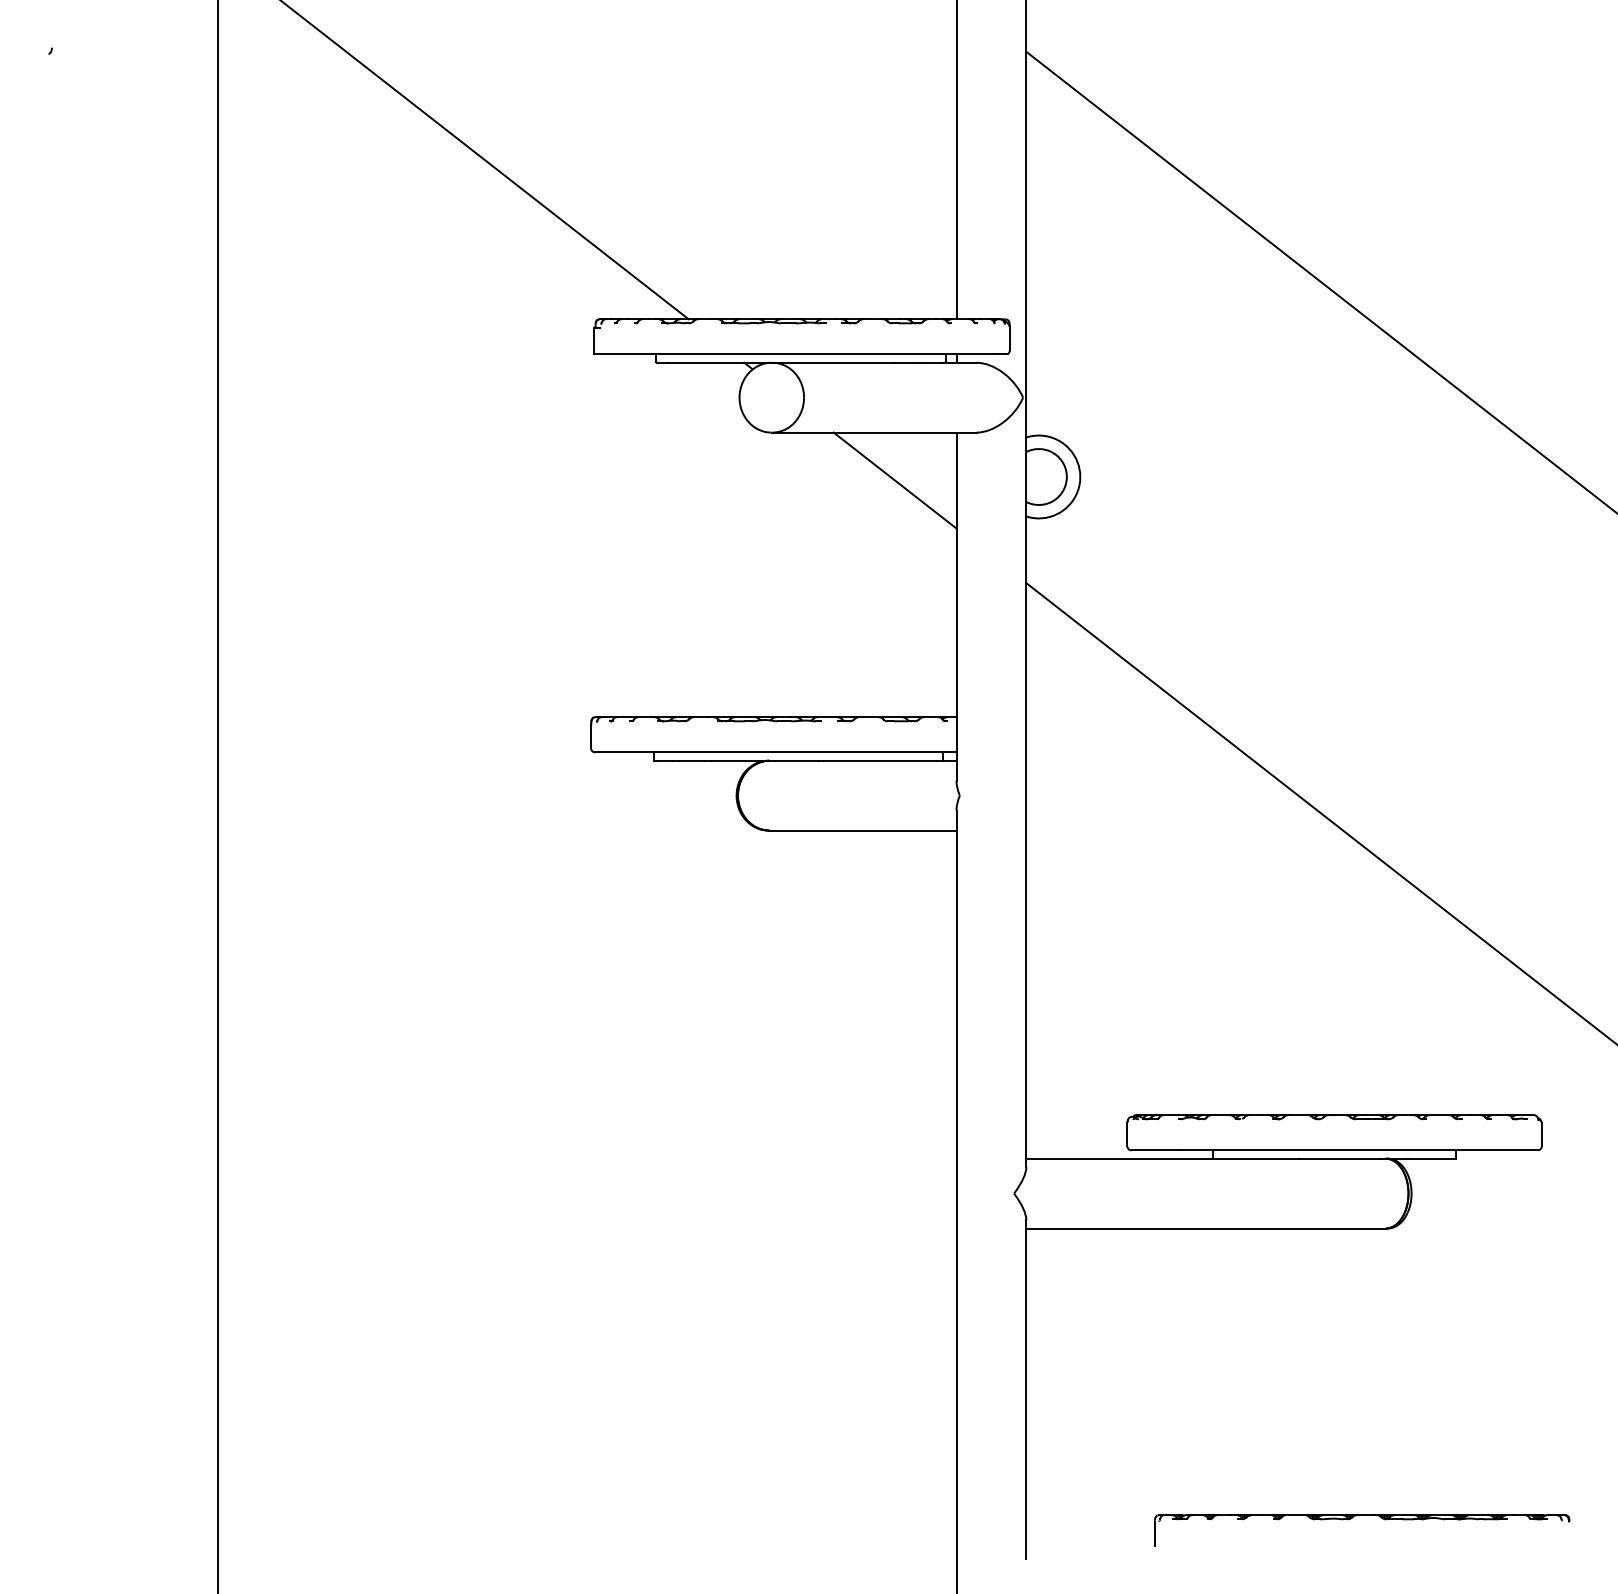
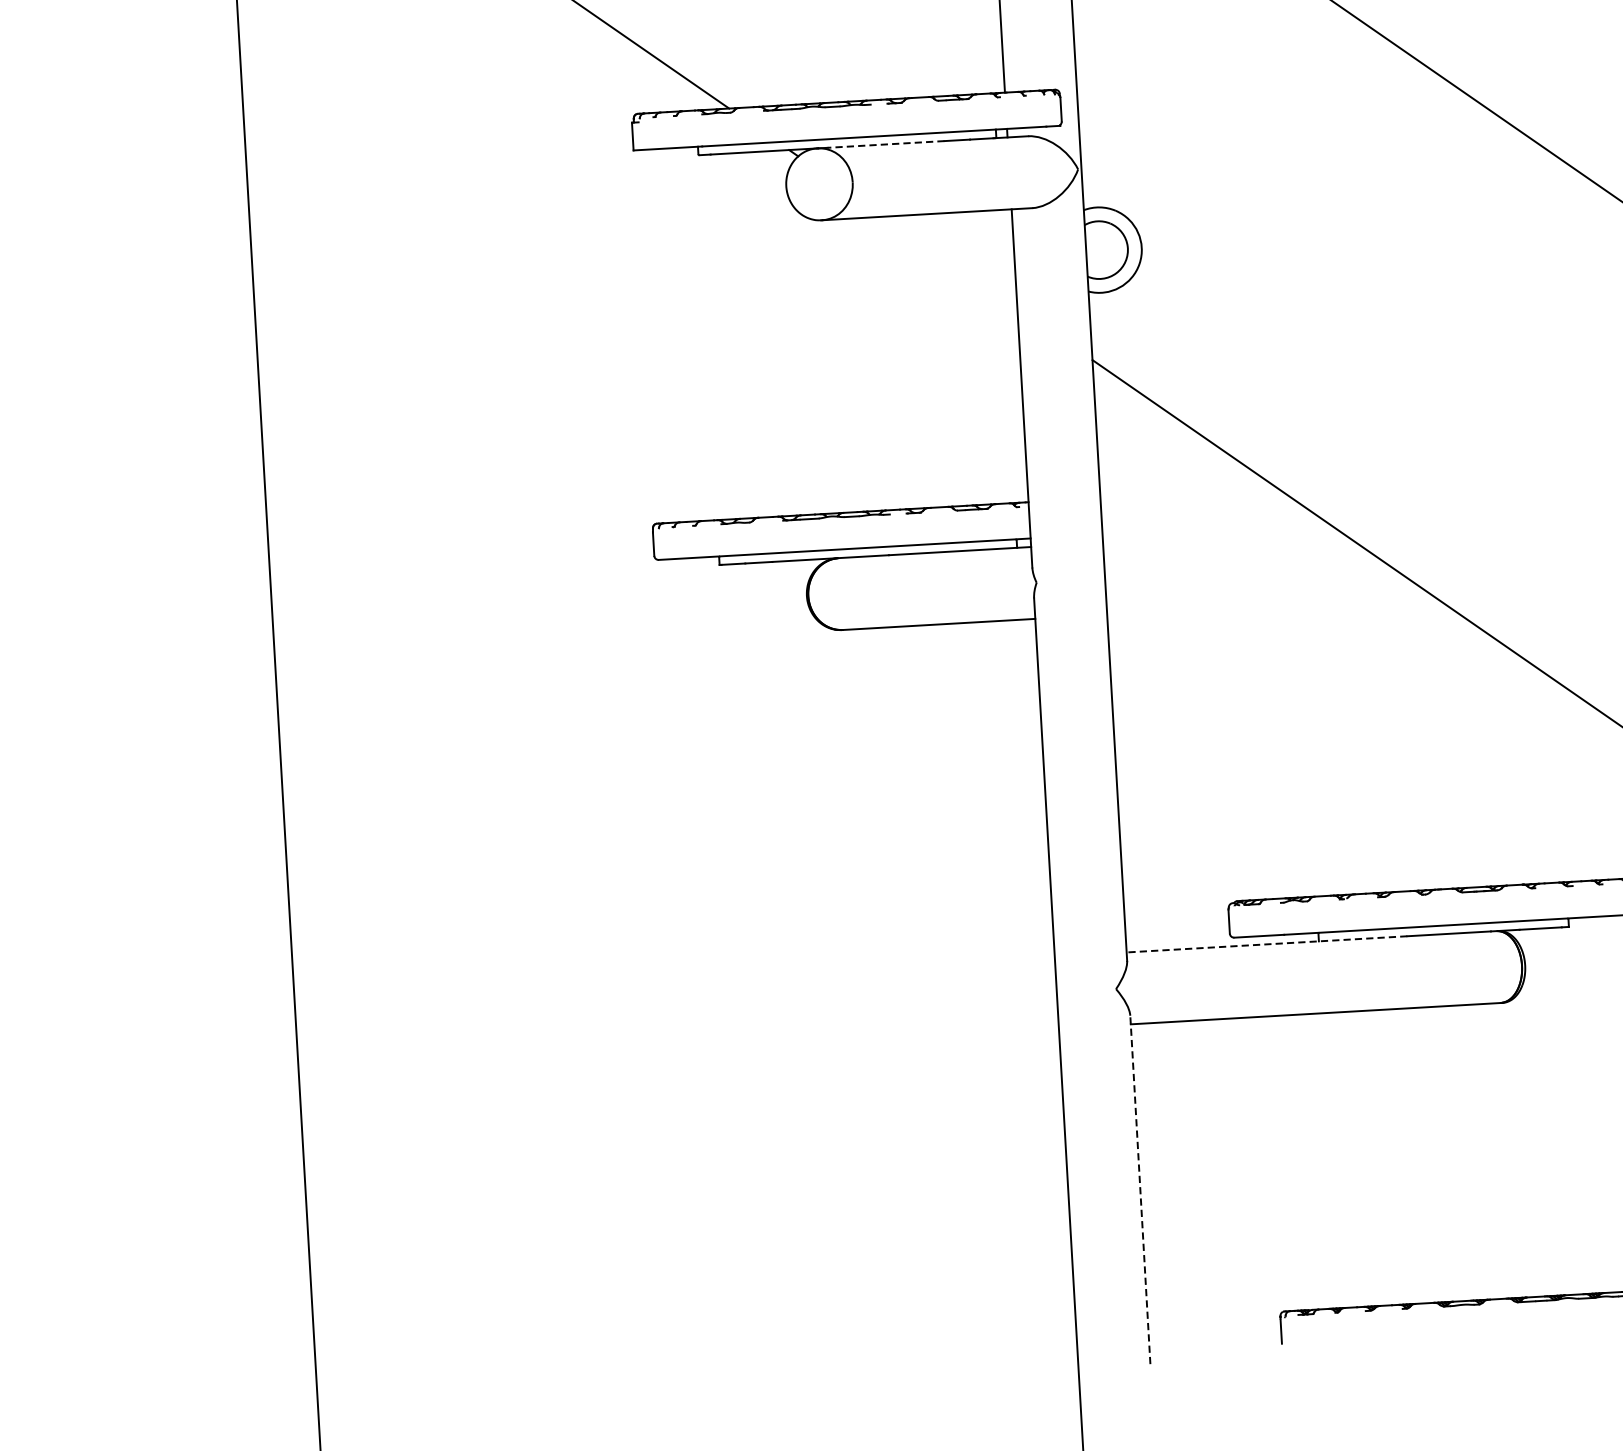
line: (838, 362) -> (886, 144), solid -> dashed
line: (894, 480) -> (950, 262), removed
line: (1162, 1158) -> (1266, 944), solid -> dashed
line: (1026, 1388) -> (1140, 1188), solid -> dashed

